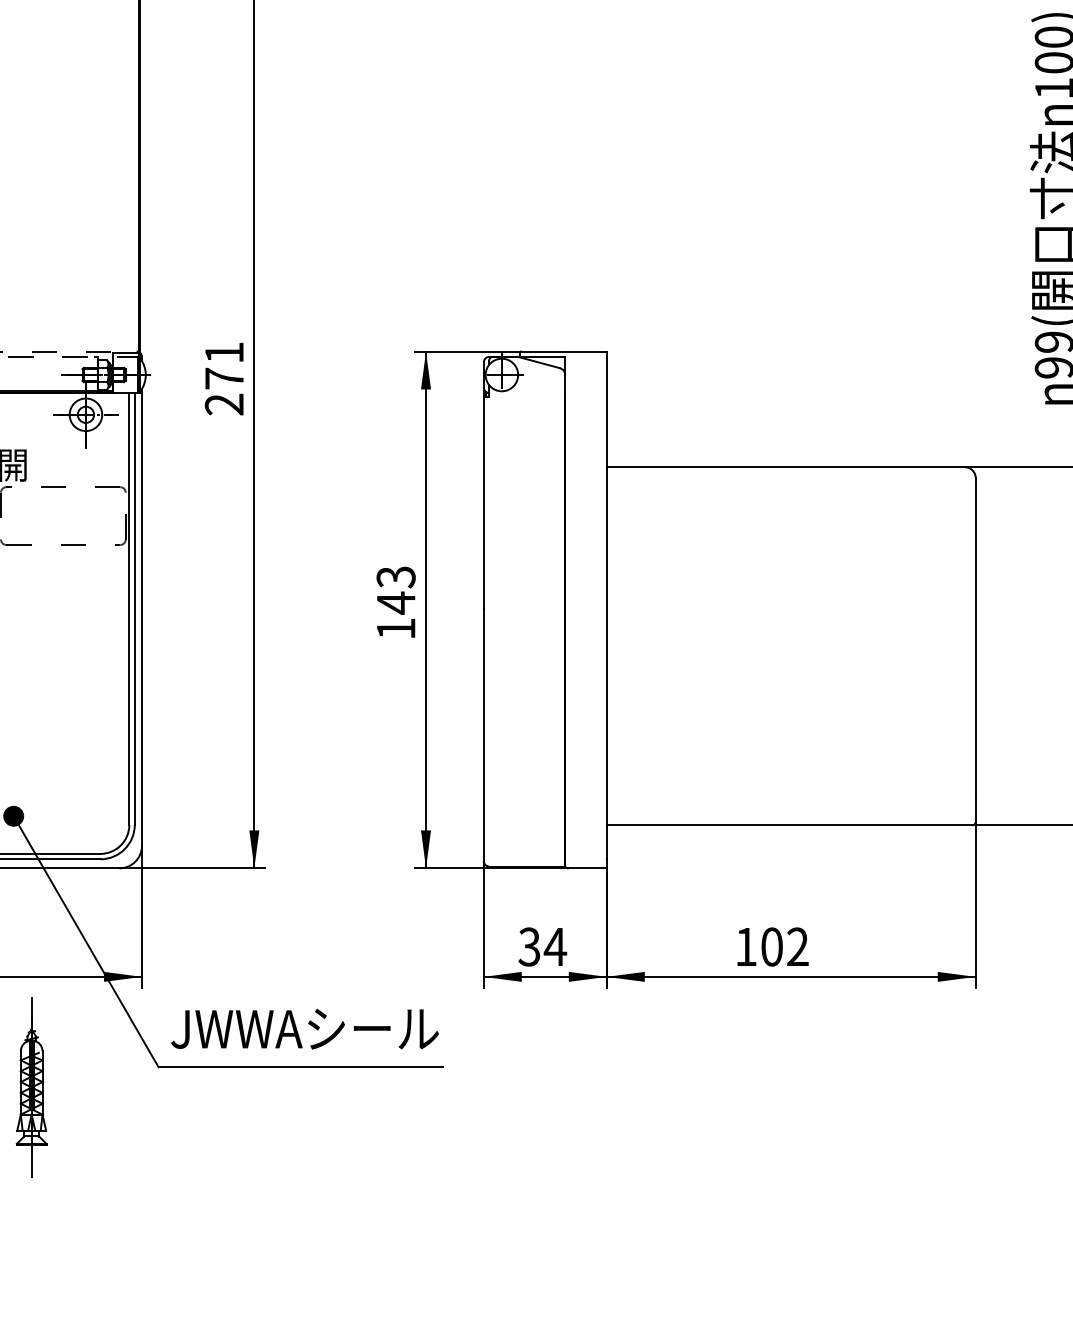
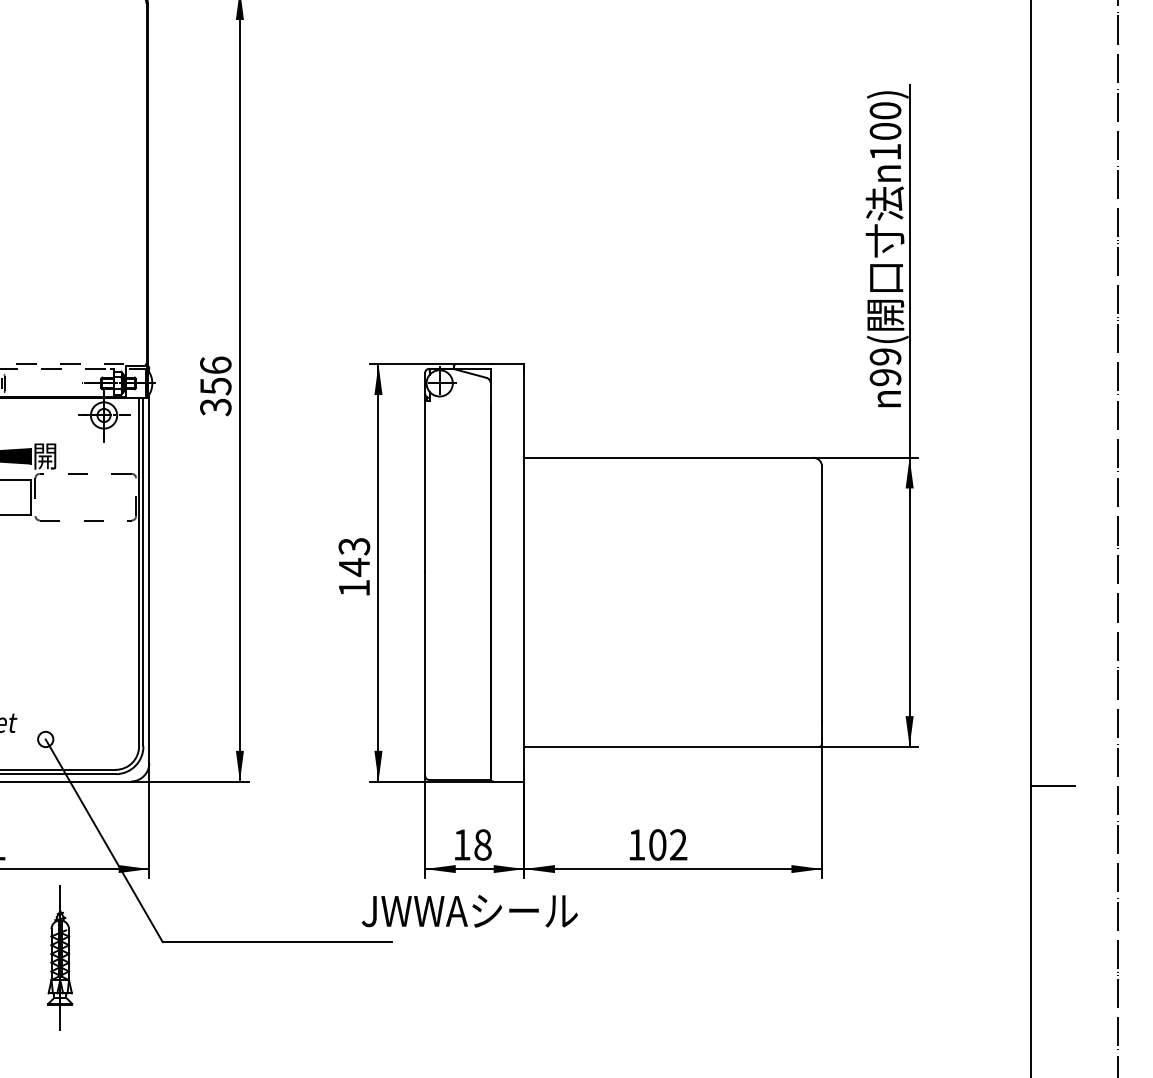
text: (224, 378) -> (215, 386), 271 -> 356
fill: (13, 816) -> (45, 739), removed
text: (542, 946) -> (472, 844), 34 -> 18
text: (304, 1028) -> (469, 910), moved

